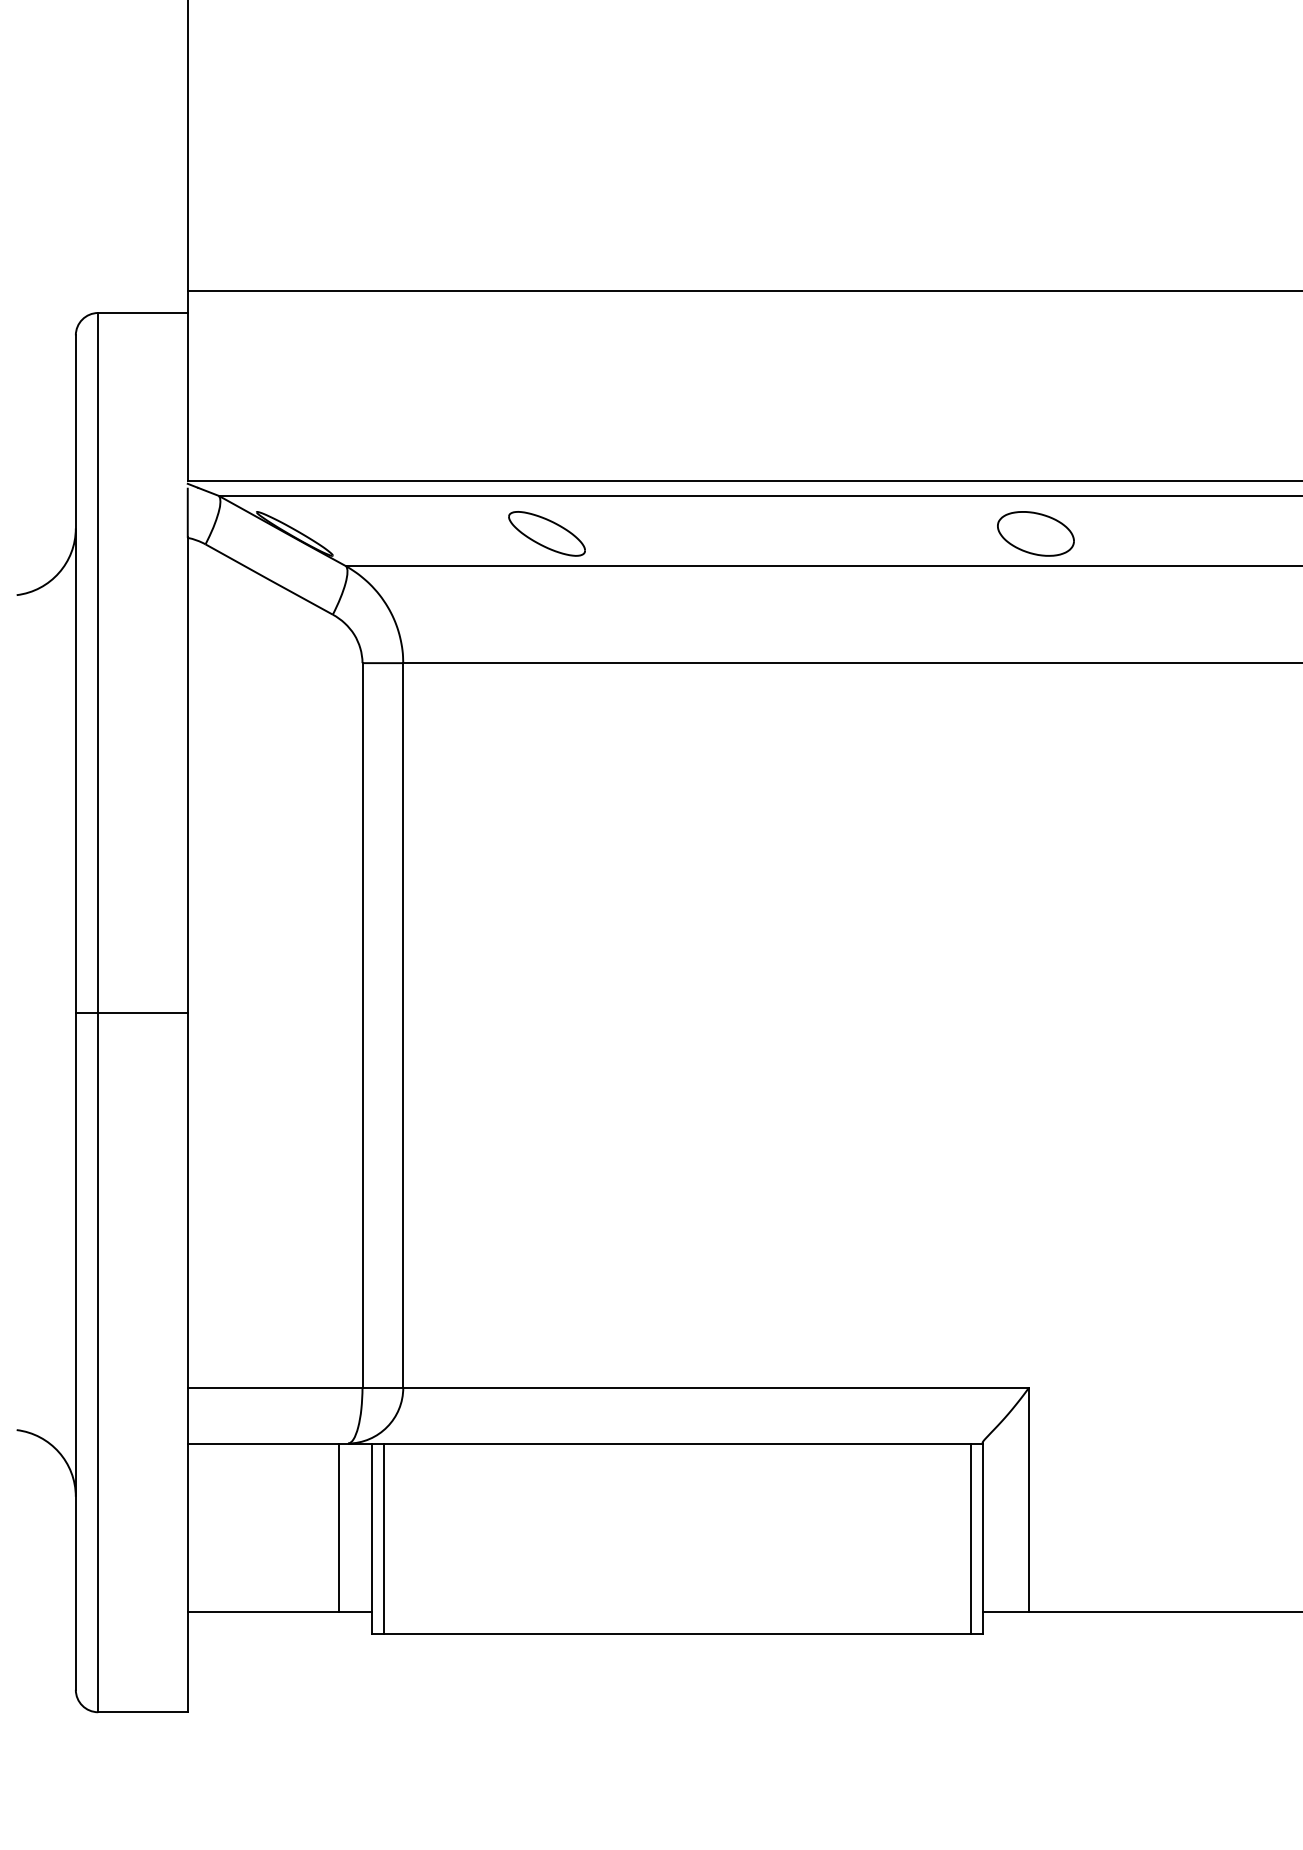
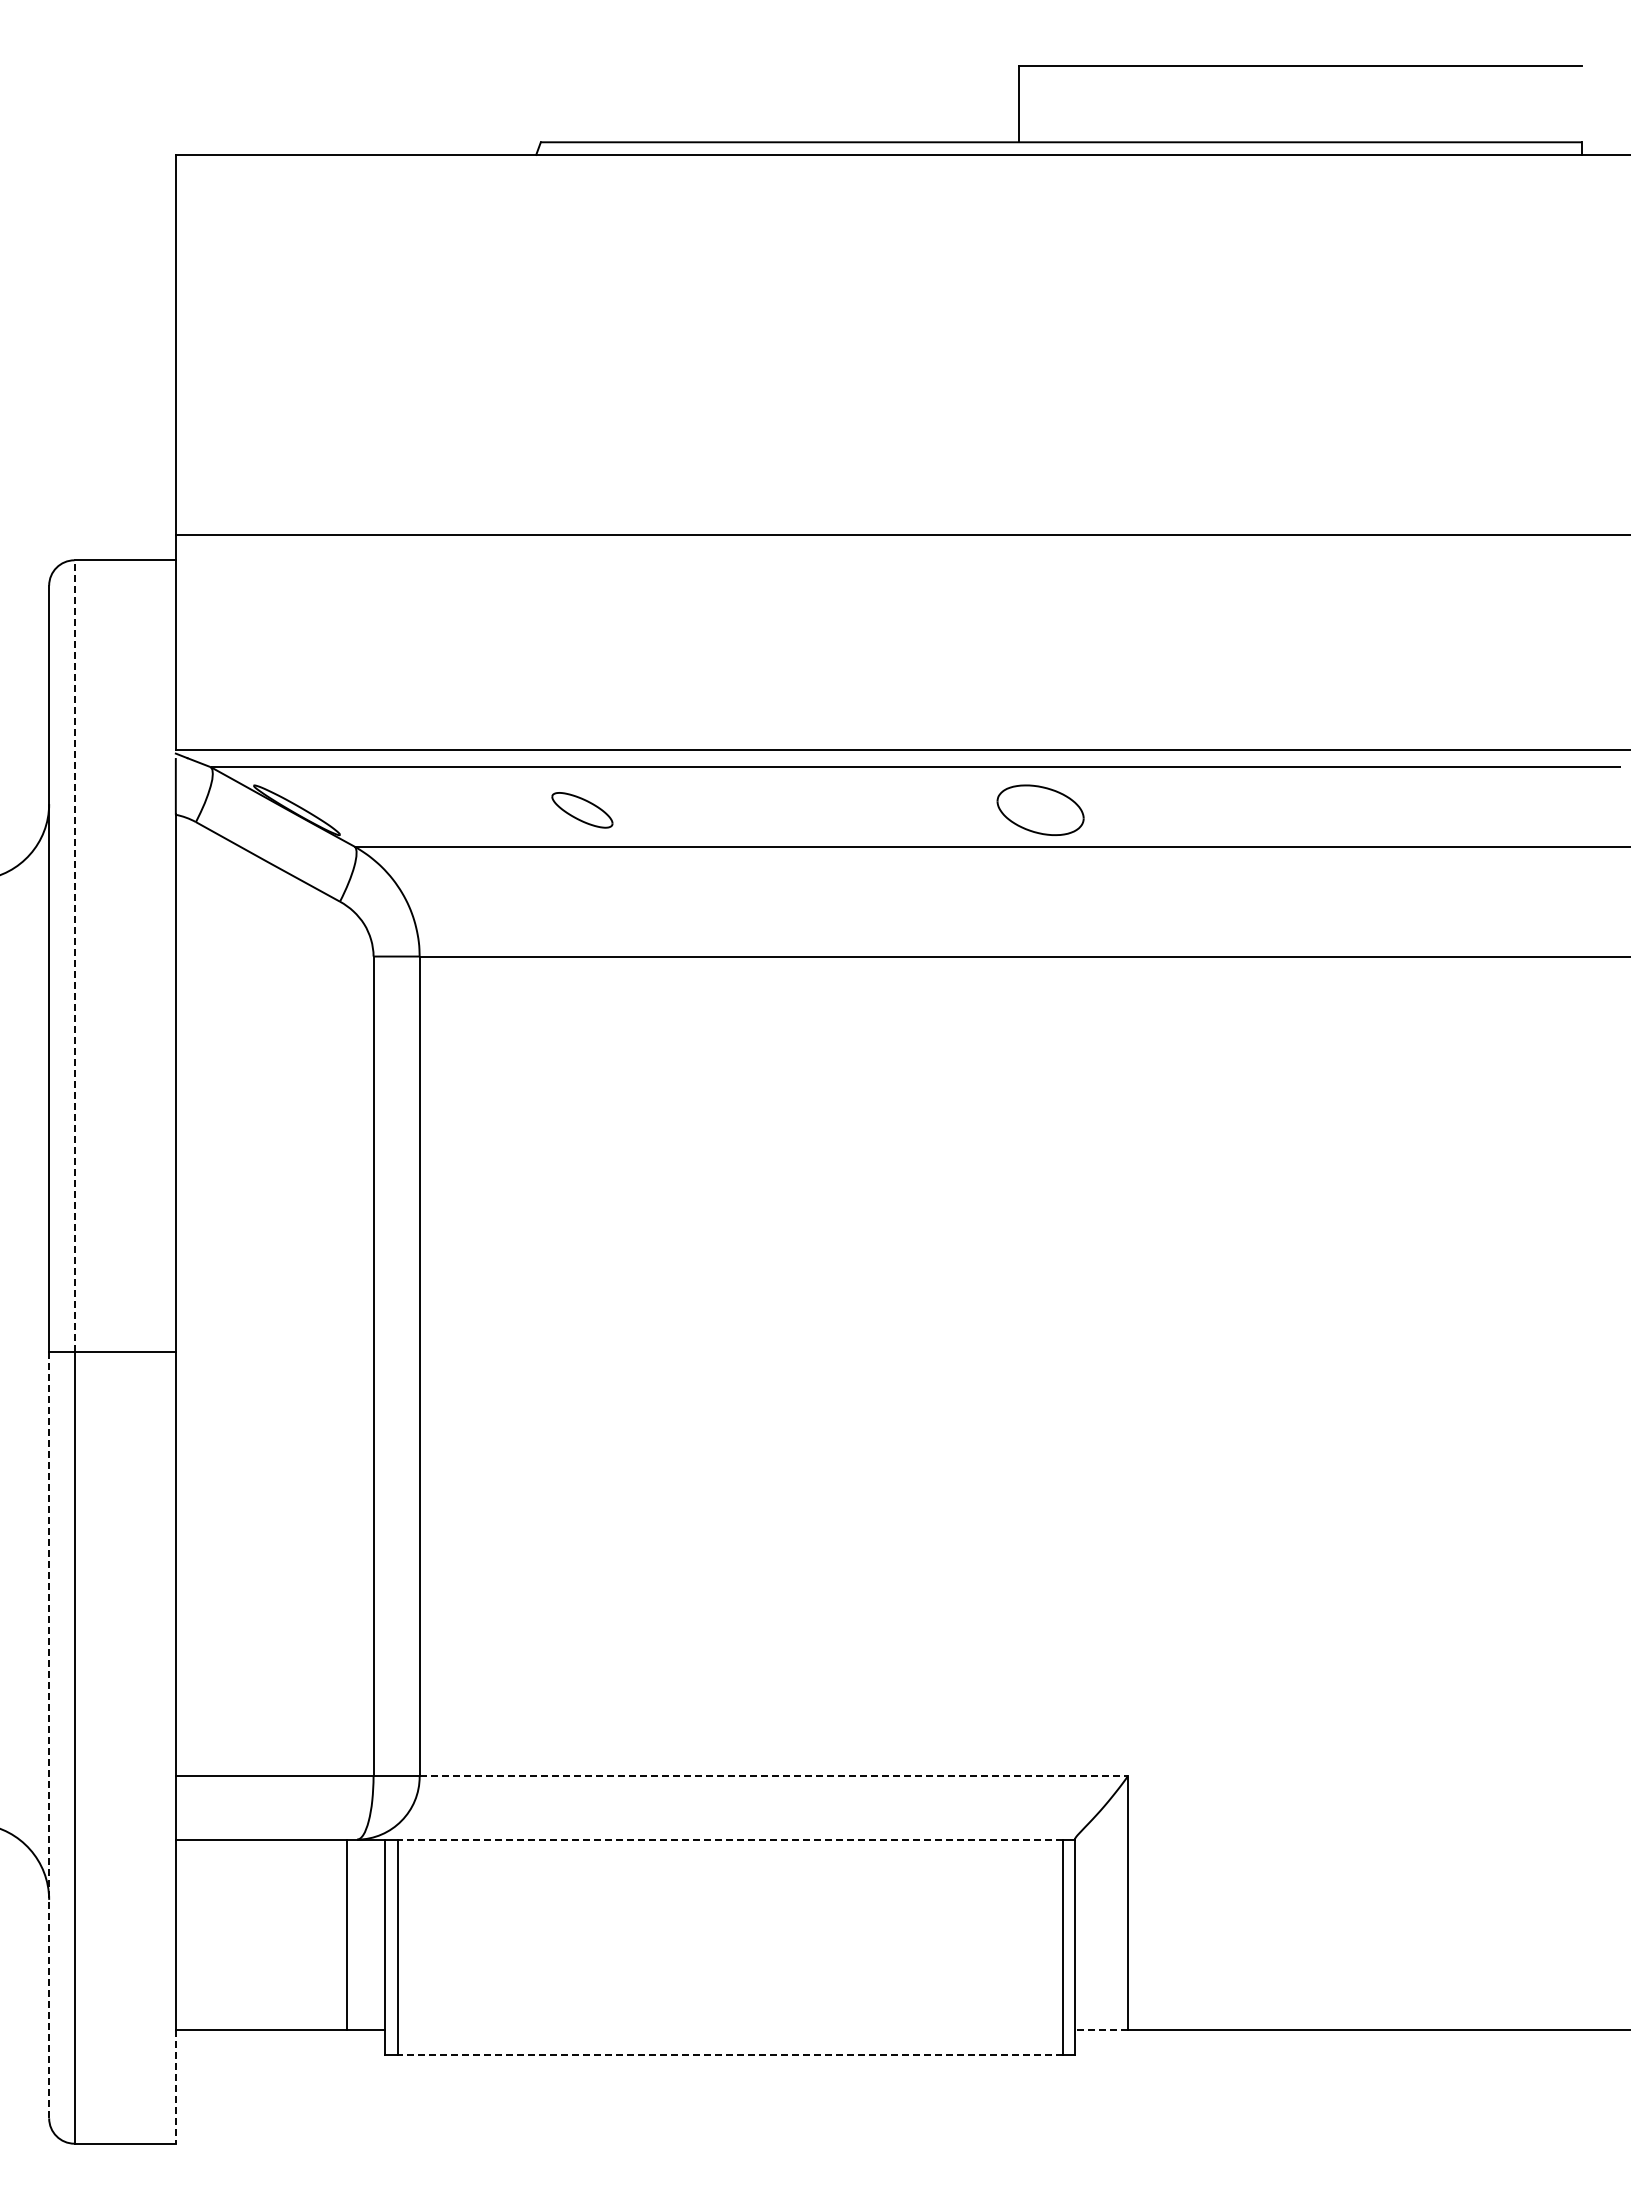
part: (1035, 533) -> (1040, 809), moved
part: (547, 534) -> (582, 810), size x0.7
line: (98, 663) -> (74, 956), solid -> dashed
line: (76, 1350) -> (49, 1734), solid -> dashed
line: (716, 1387) -> (774, 1776), solid -> dashed
line: (677, 1443) -> (730, 1839), solid -> dashed
line: (1004, 1611) -> (1100, 2029), solid -> dashed
line: (677, 1634) -> (730, 2055), solid -> dashed
line: (187, 1662) -> (175, 2087), solid -> dashed

